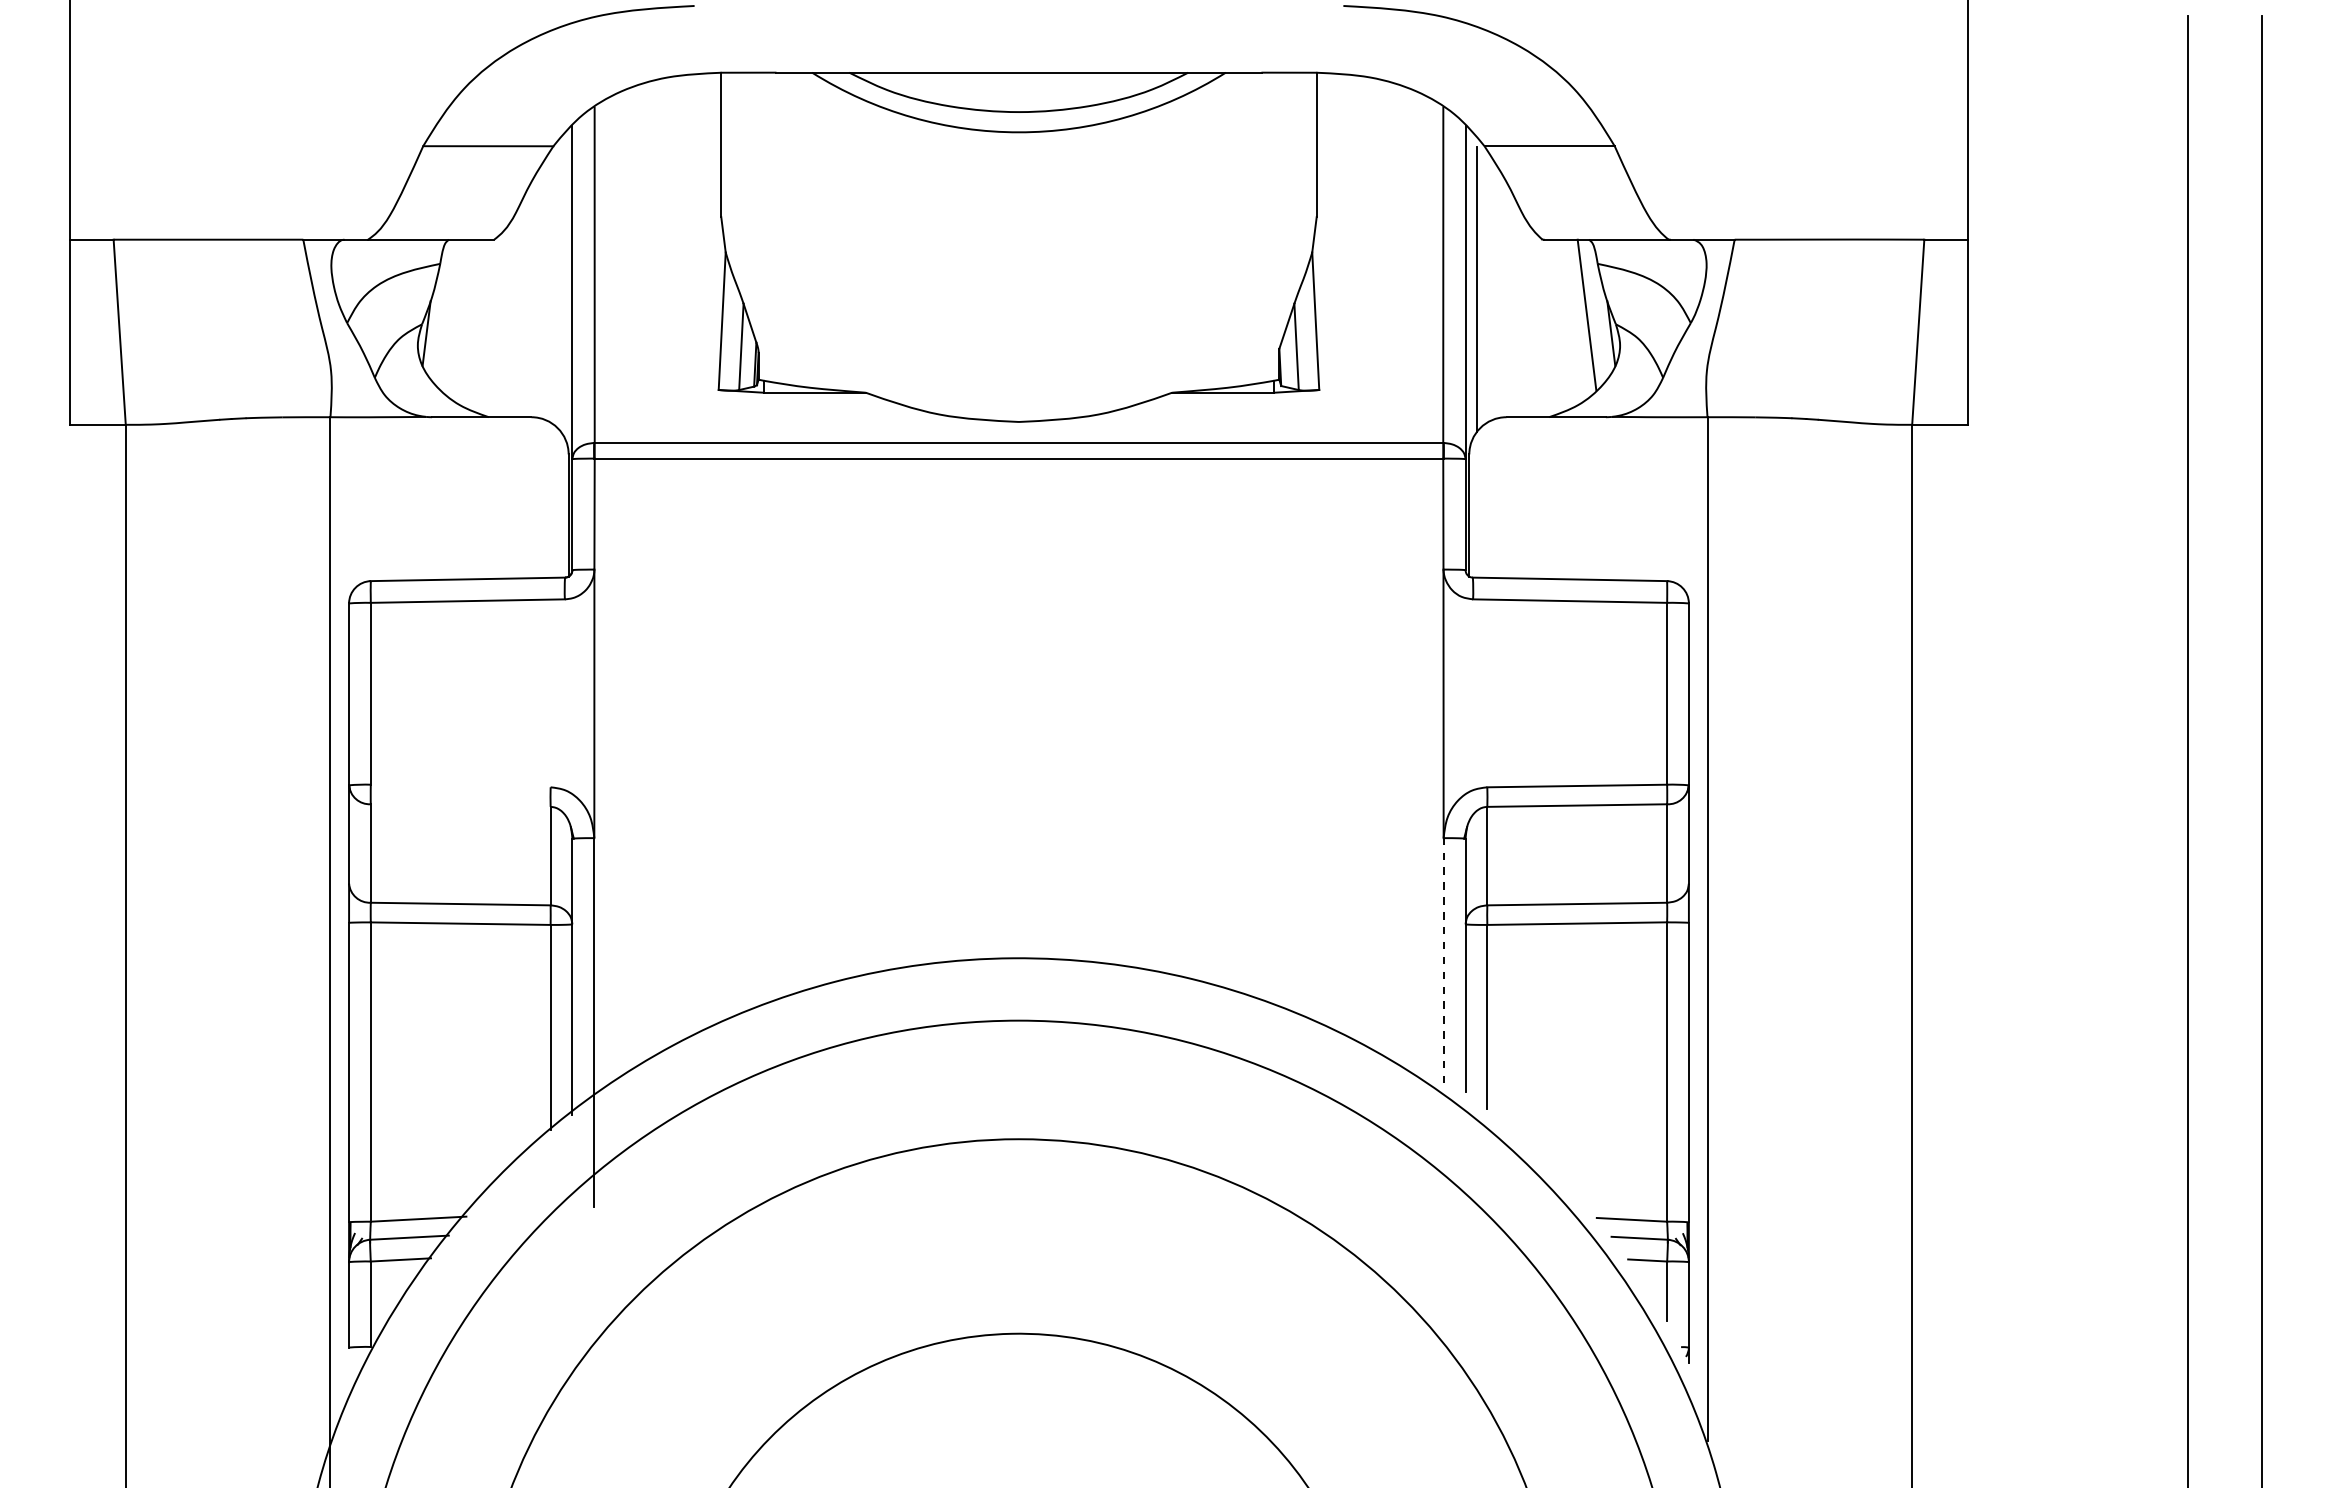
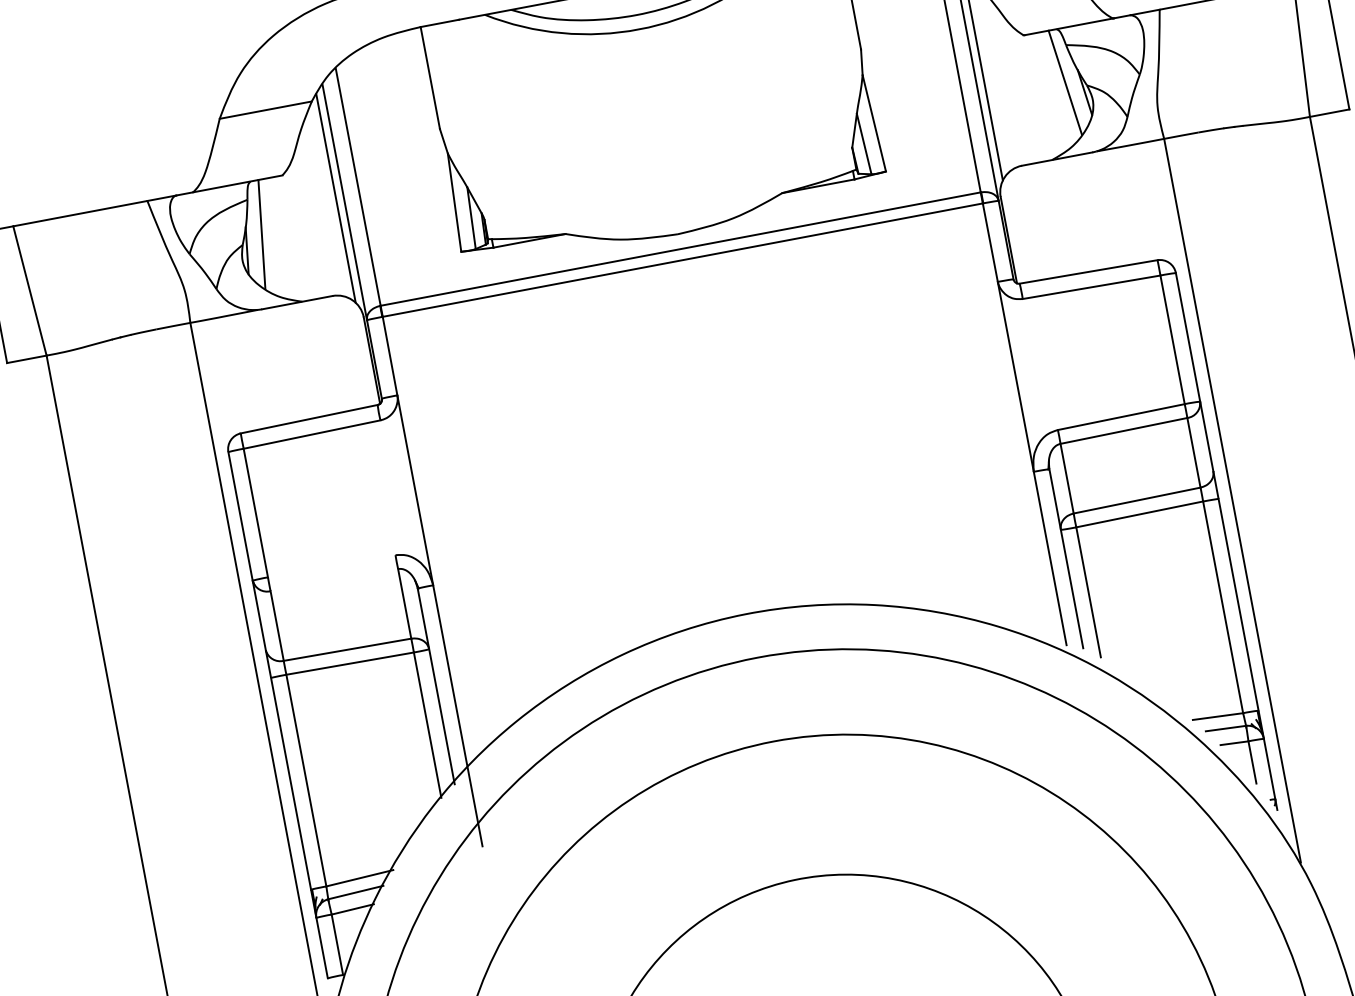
line: (561, 284) -> (336, 198), added
line: (450, 314) -> (261, 234), added
line: (1443, 960) -> (1050, 558), dashed -> solid

